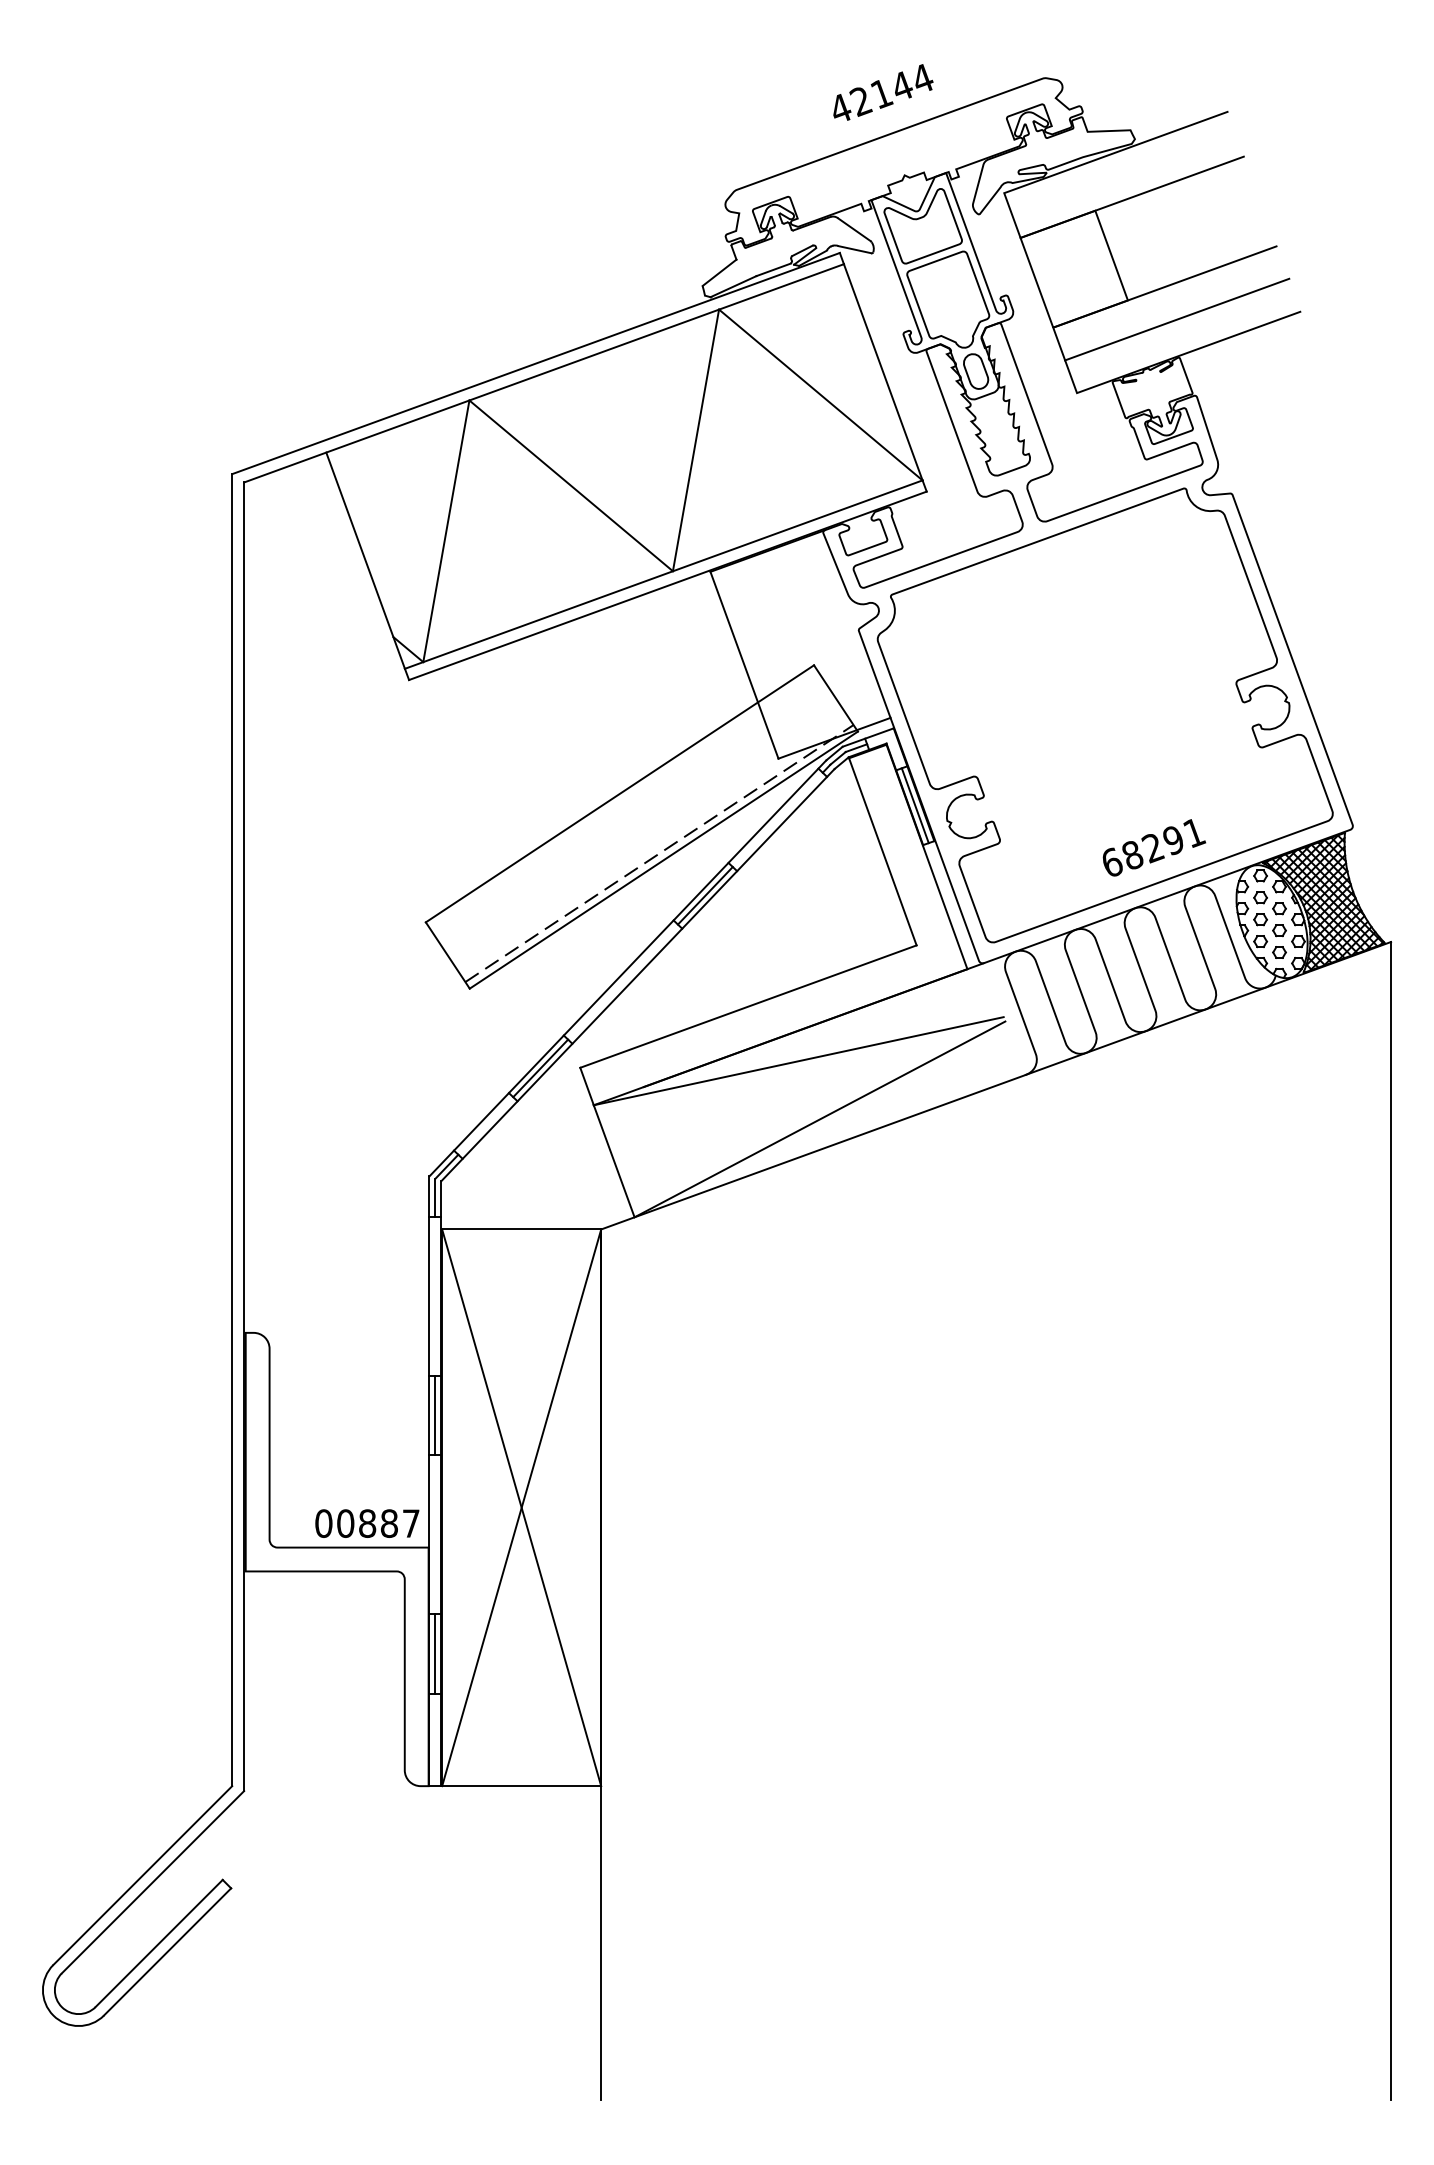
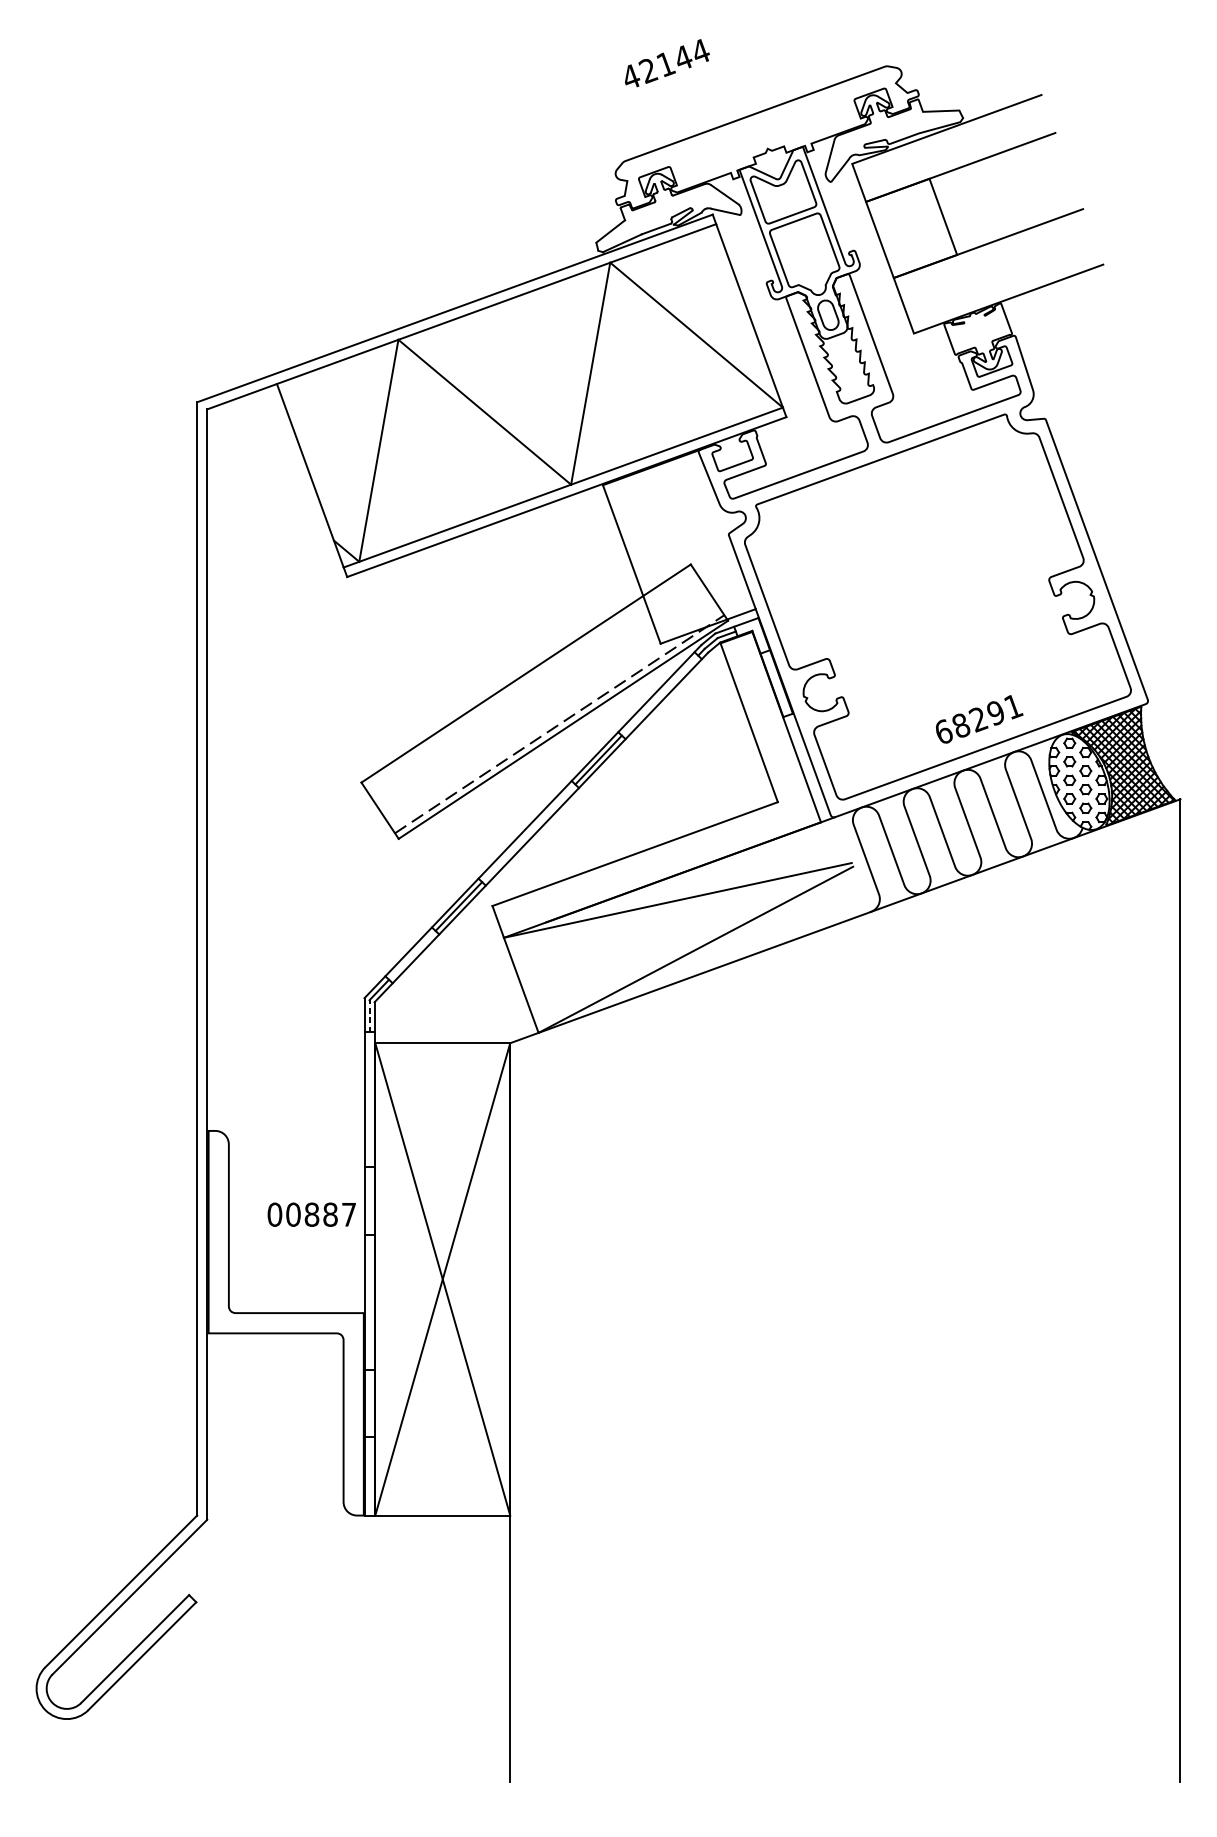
text: (883, 92) -> (667, 63), moved
line: (1177, 319) -> (999, 271), removed
line: (914, 805) -> (776, 683), removed
line: (435, 1197) -> (369, 1016), solid -> dashed
line: (435, 1415) -> (369, 1201), removed
text: (367, 1523) -> (311, 1214), moved
line: (435, 1653) -> (369, 1402), removed

